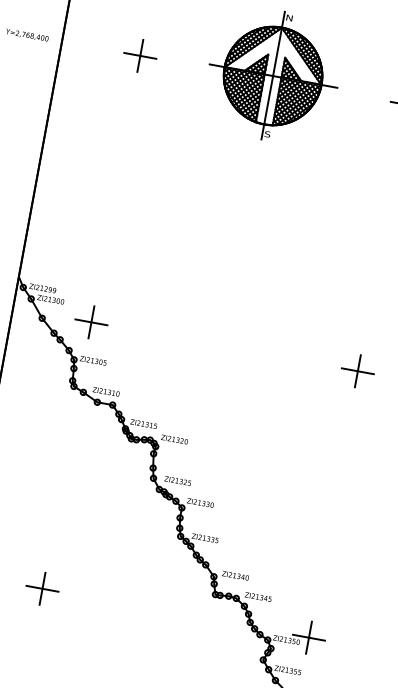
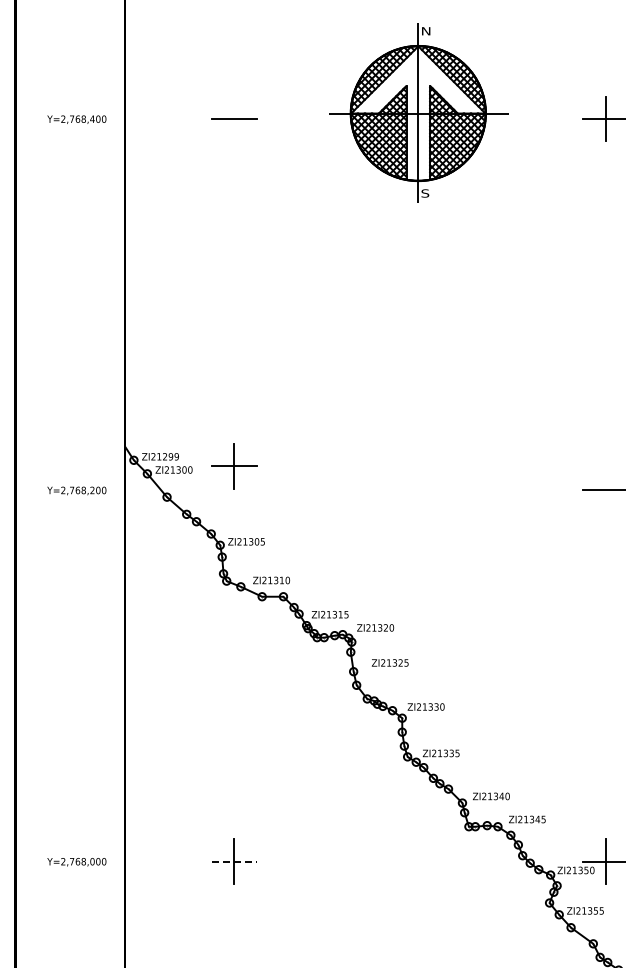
line: (140, 55) -> (234, 118), removed
part: (91, 322) -> (234, 466), moved
line: (357, 371) -> (605, 490), removed
text: (177, 480) -> (389, 662), moved
line: (42, 588) -> (234, 861), solid -> dashed

